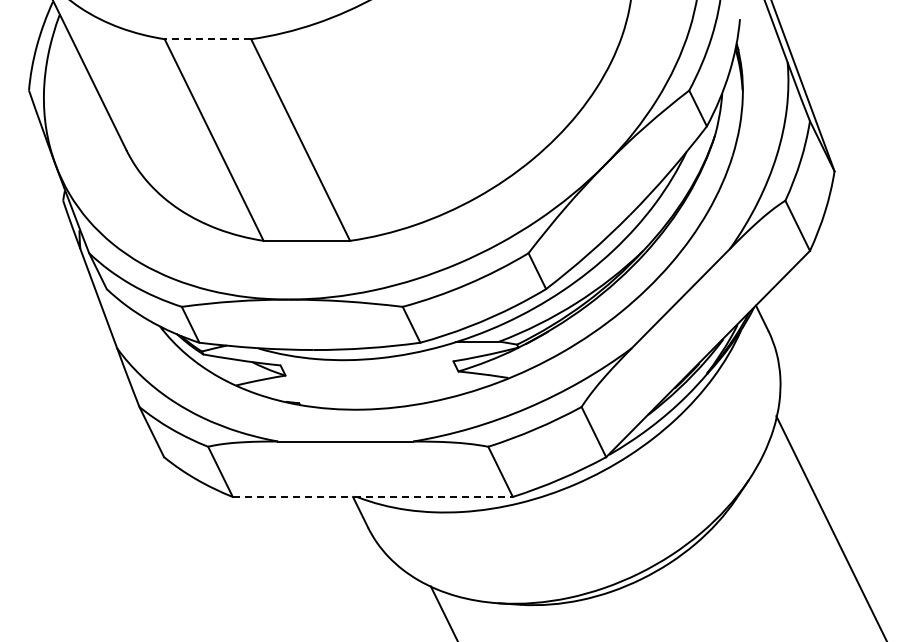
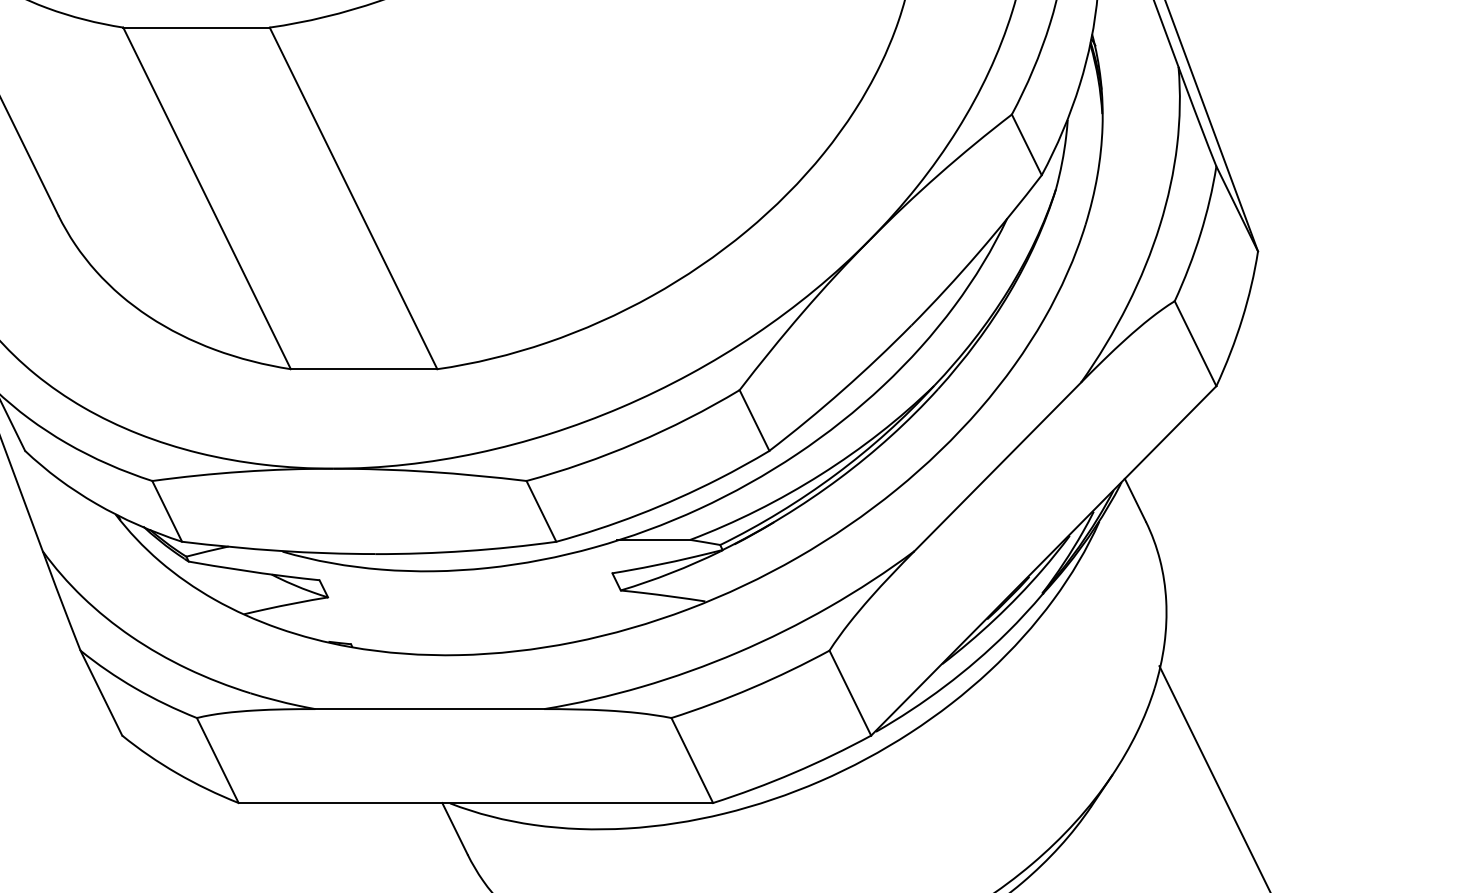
line: (207, 39) -> (195, 28), dashed -> solid
line: (373, 496) -> (476, 802), dashed -> solid

